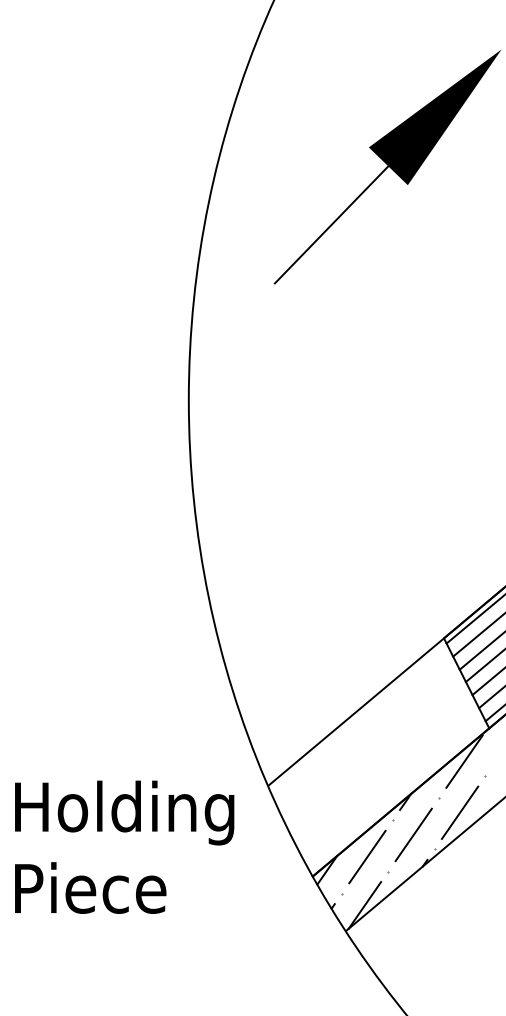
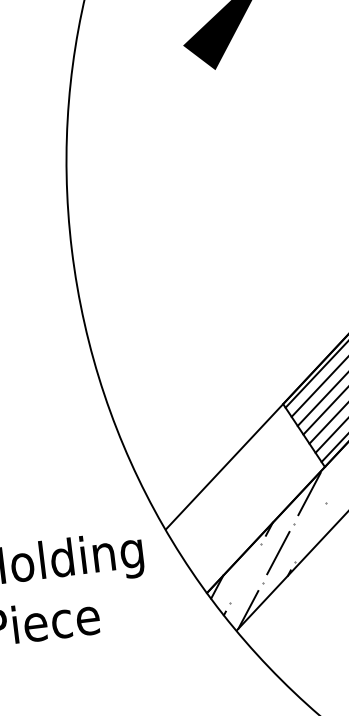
line: (331, 224) -> (162, 106), removed
line: (459, 812) -> (310, 532), removed
line: (367, 856) -> (245, 573), removed

